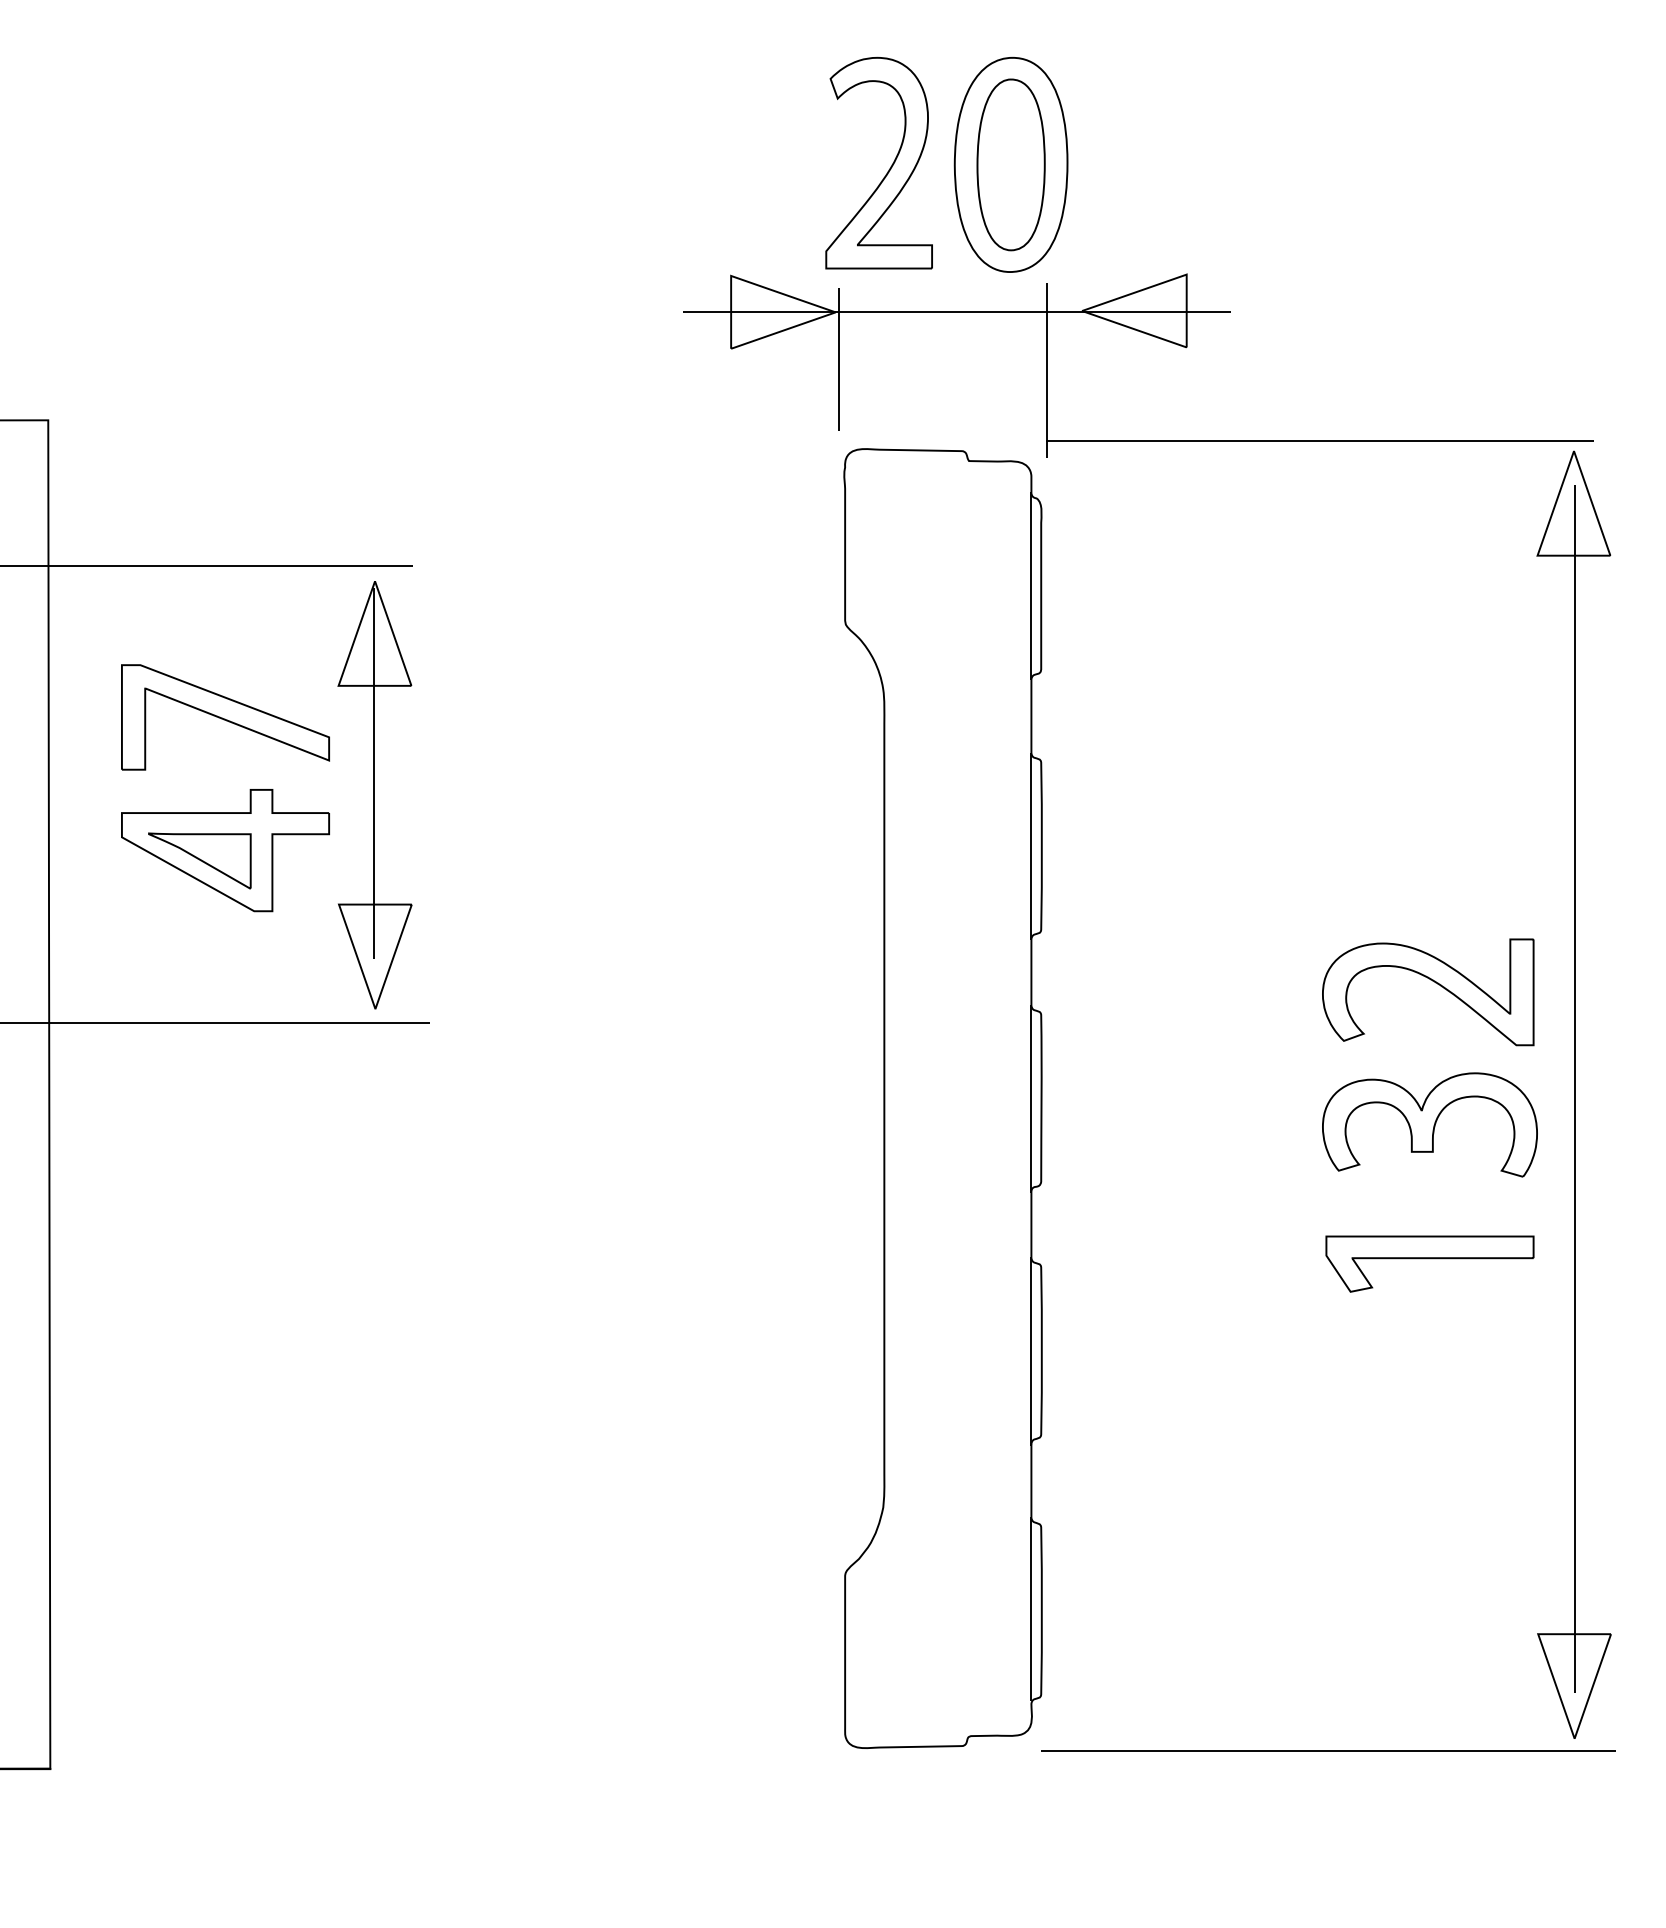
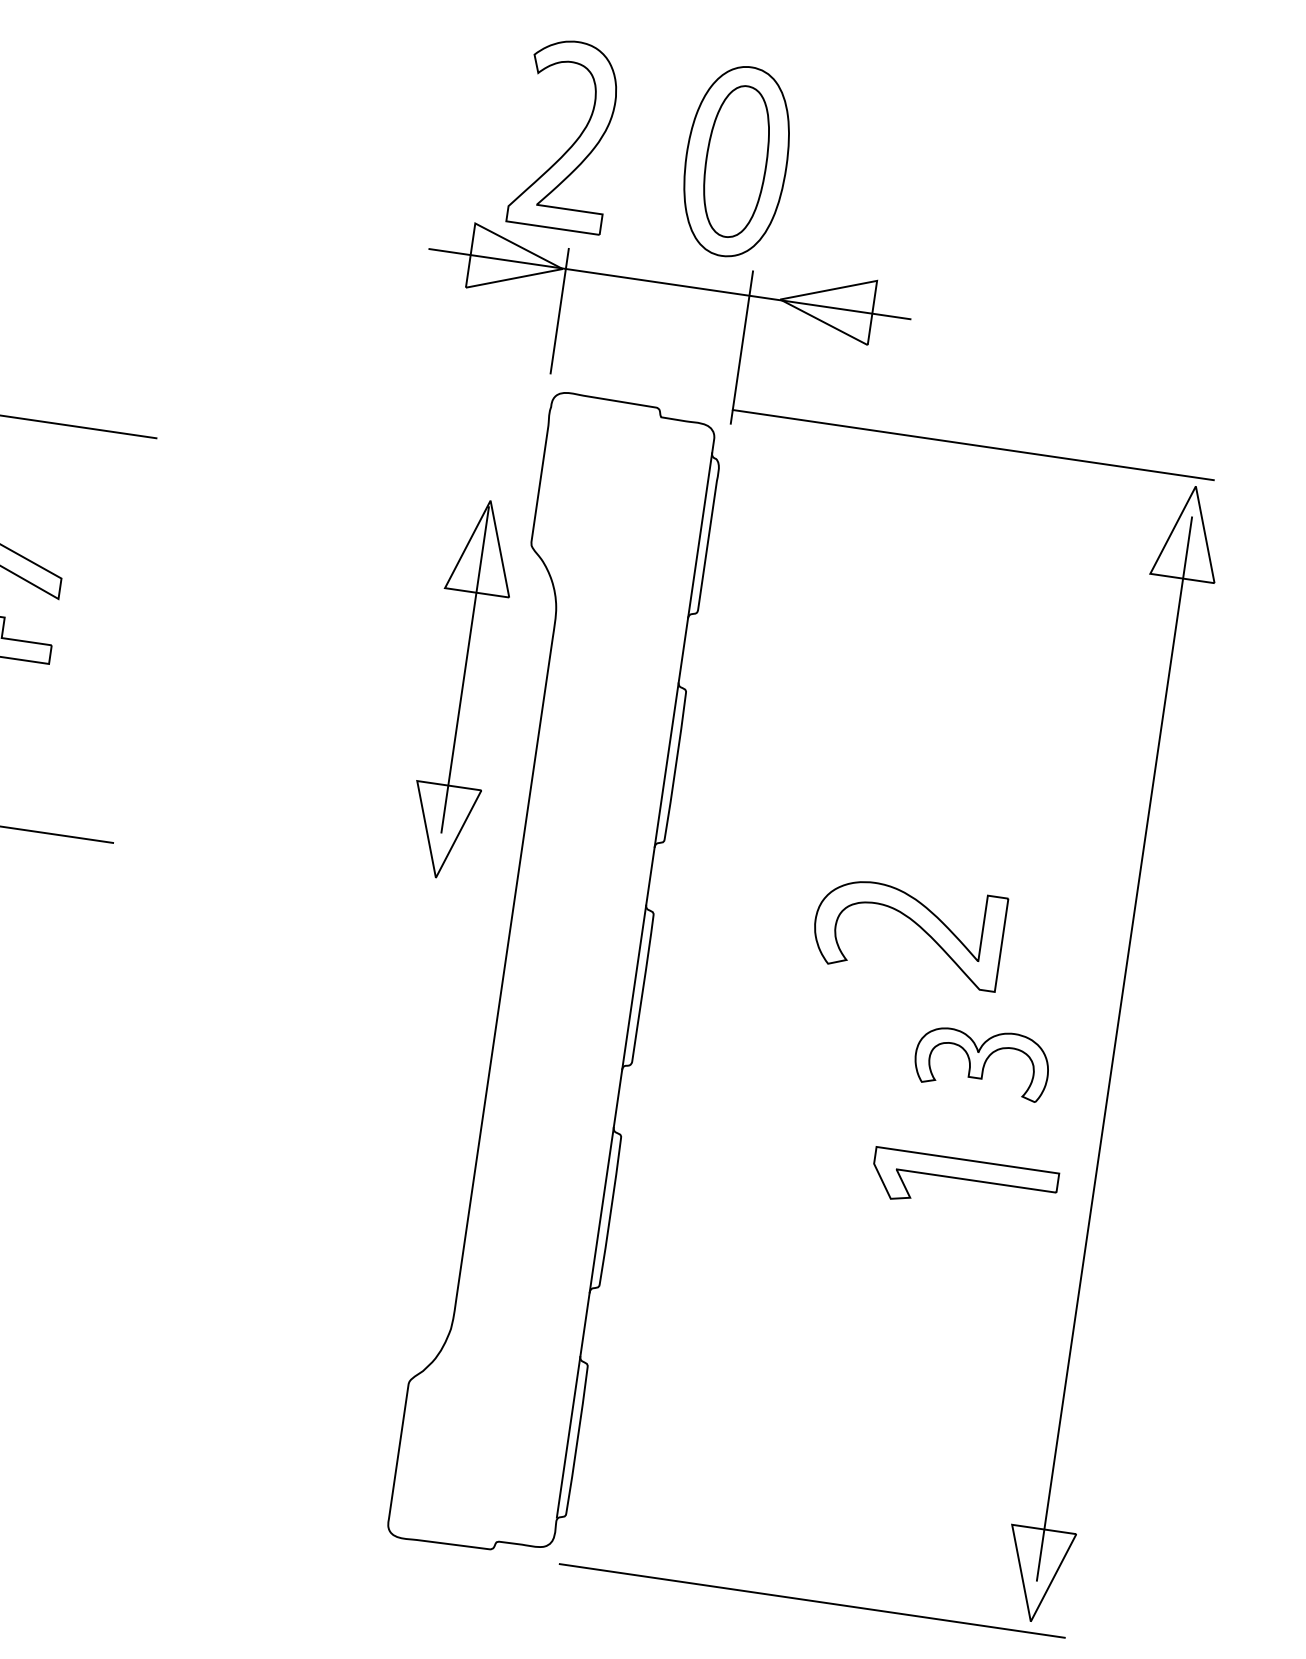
part: (889, 168) -> (574, 141), moved
part: (374, 795) -> (462, 689), moved
part: (1435, 983) -> (916, 924), moved
part: (1429, 1124) -> (981, 1061), size x0.7

